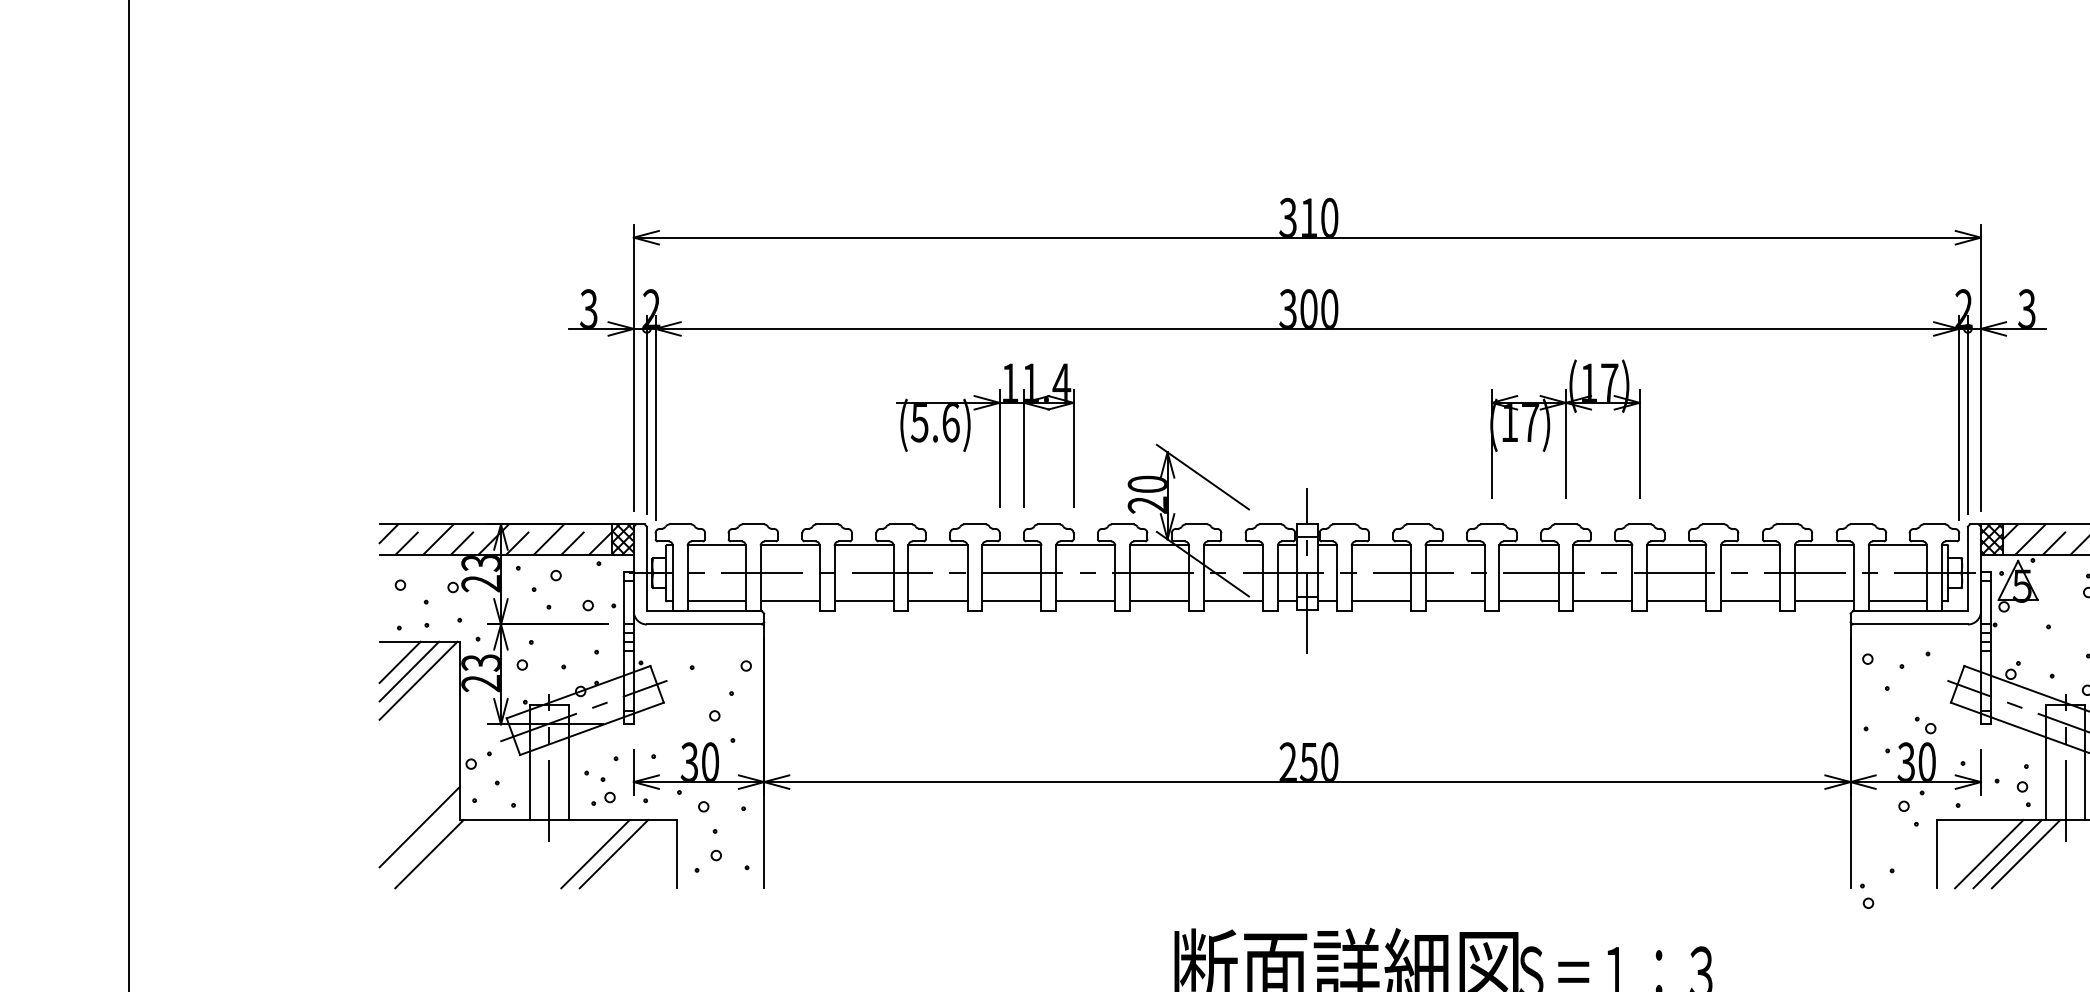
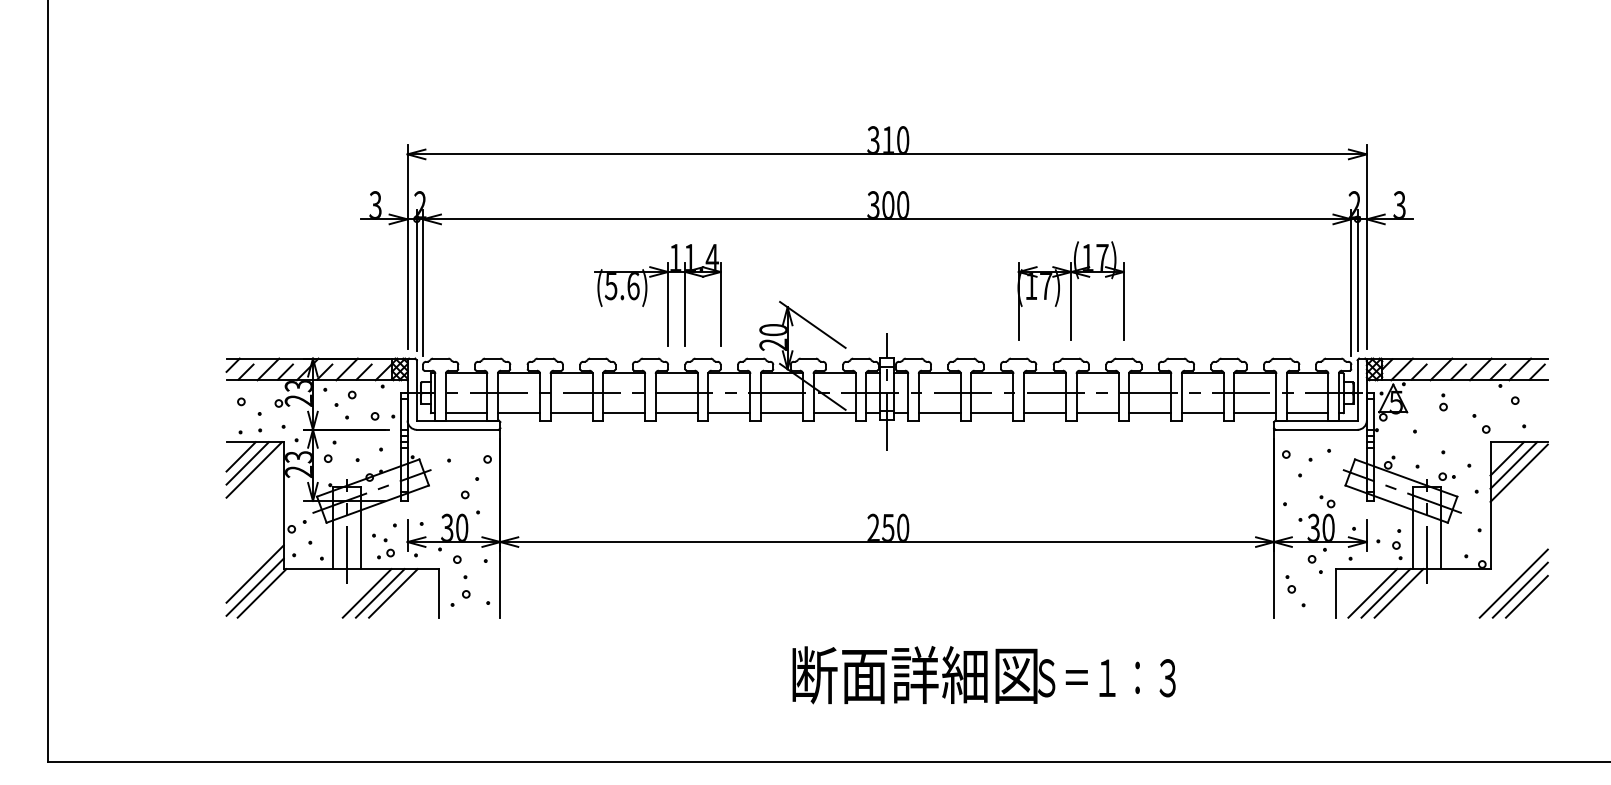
line: (418, 844) -> (254, 586), added
line: (576, 854) -> (366, 593), added
part: (1866, 896) -> (1290, 584), moved

